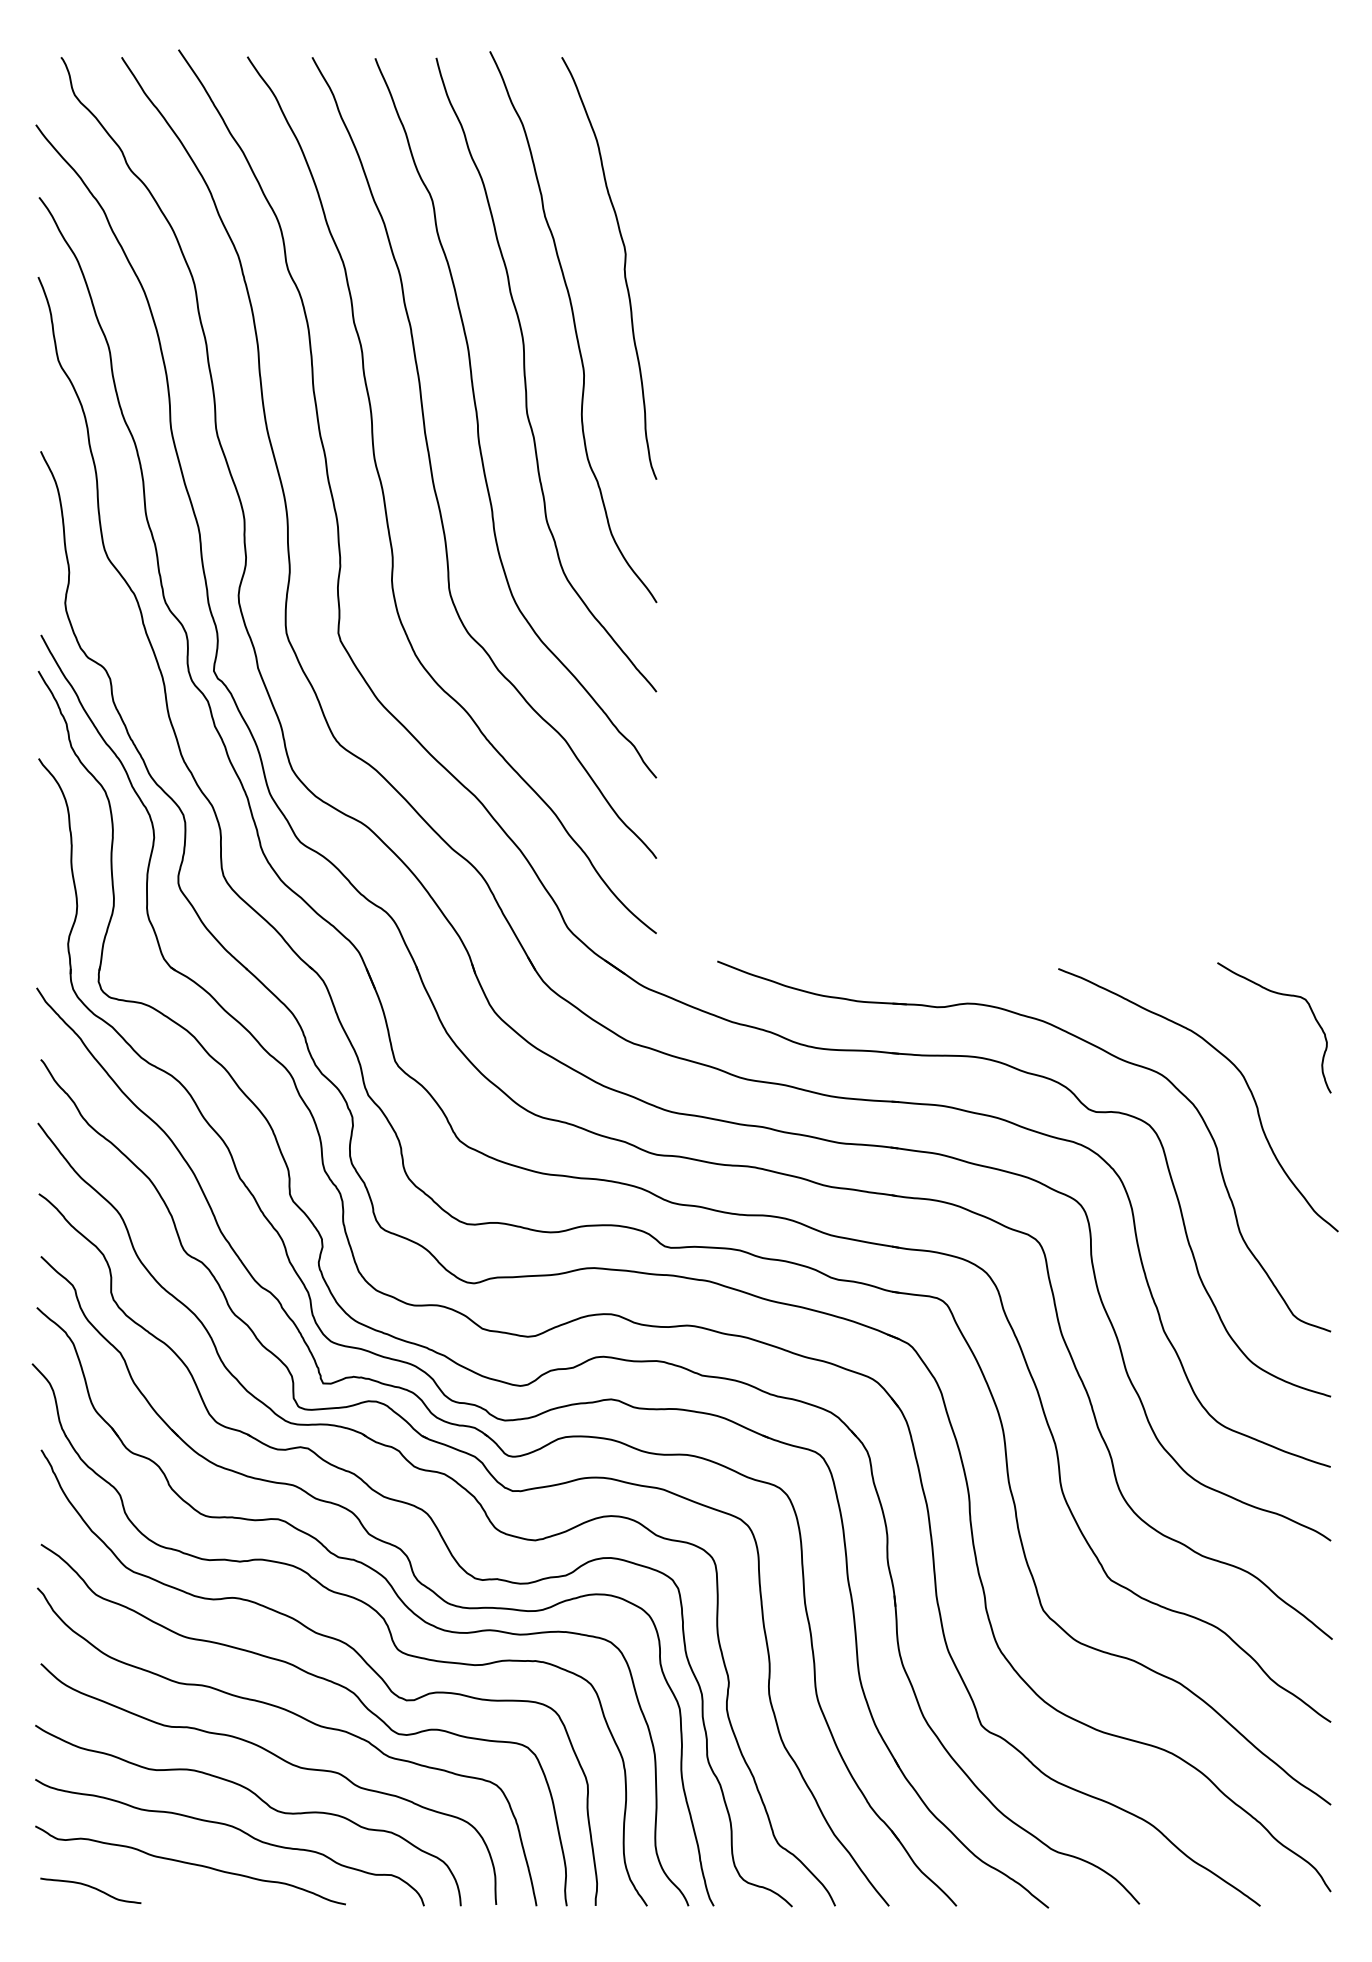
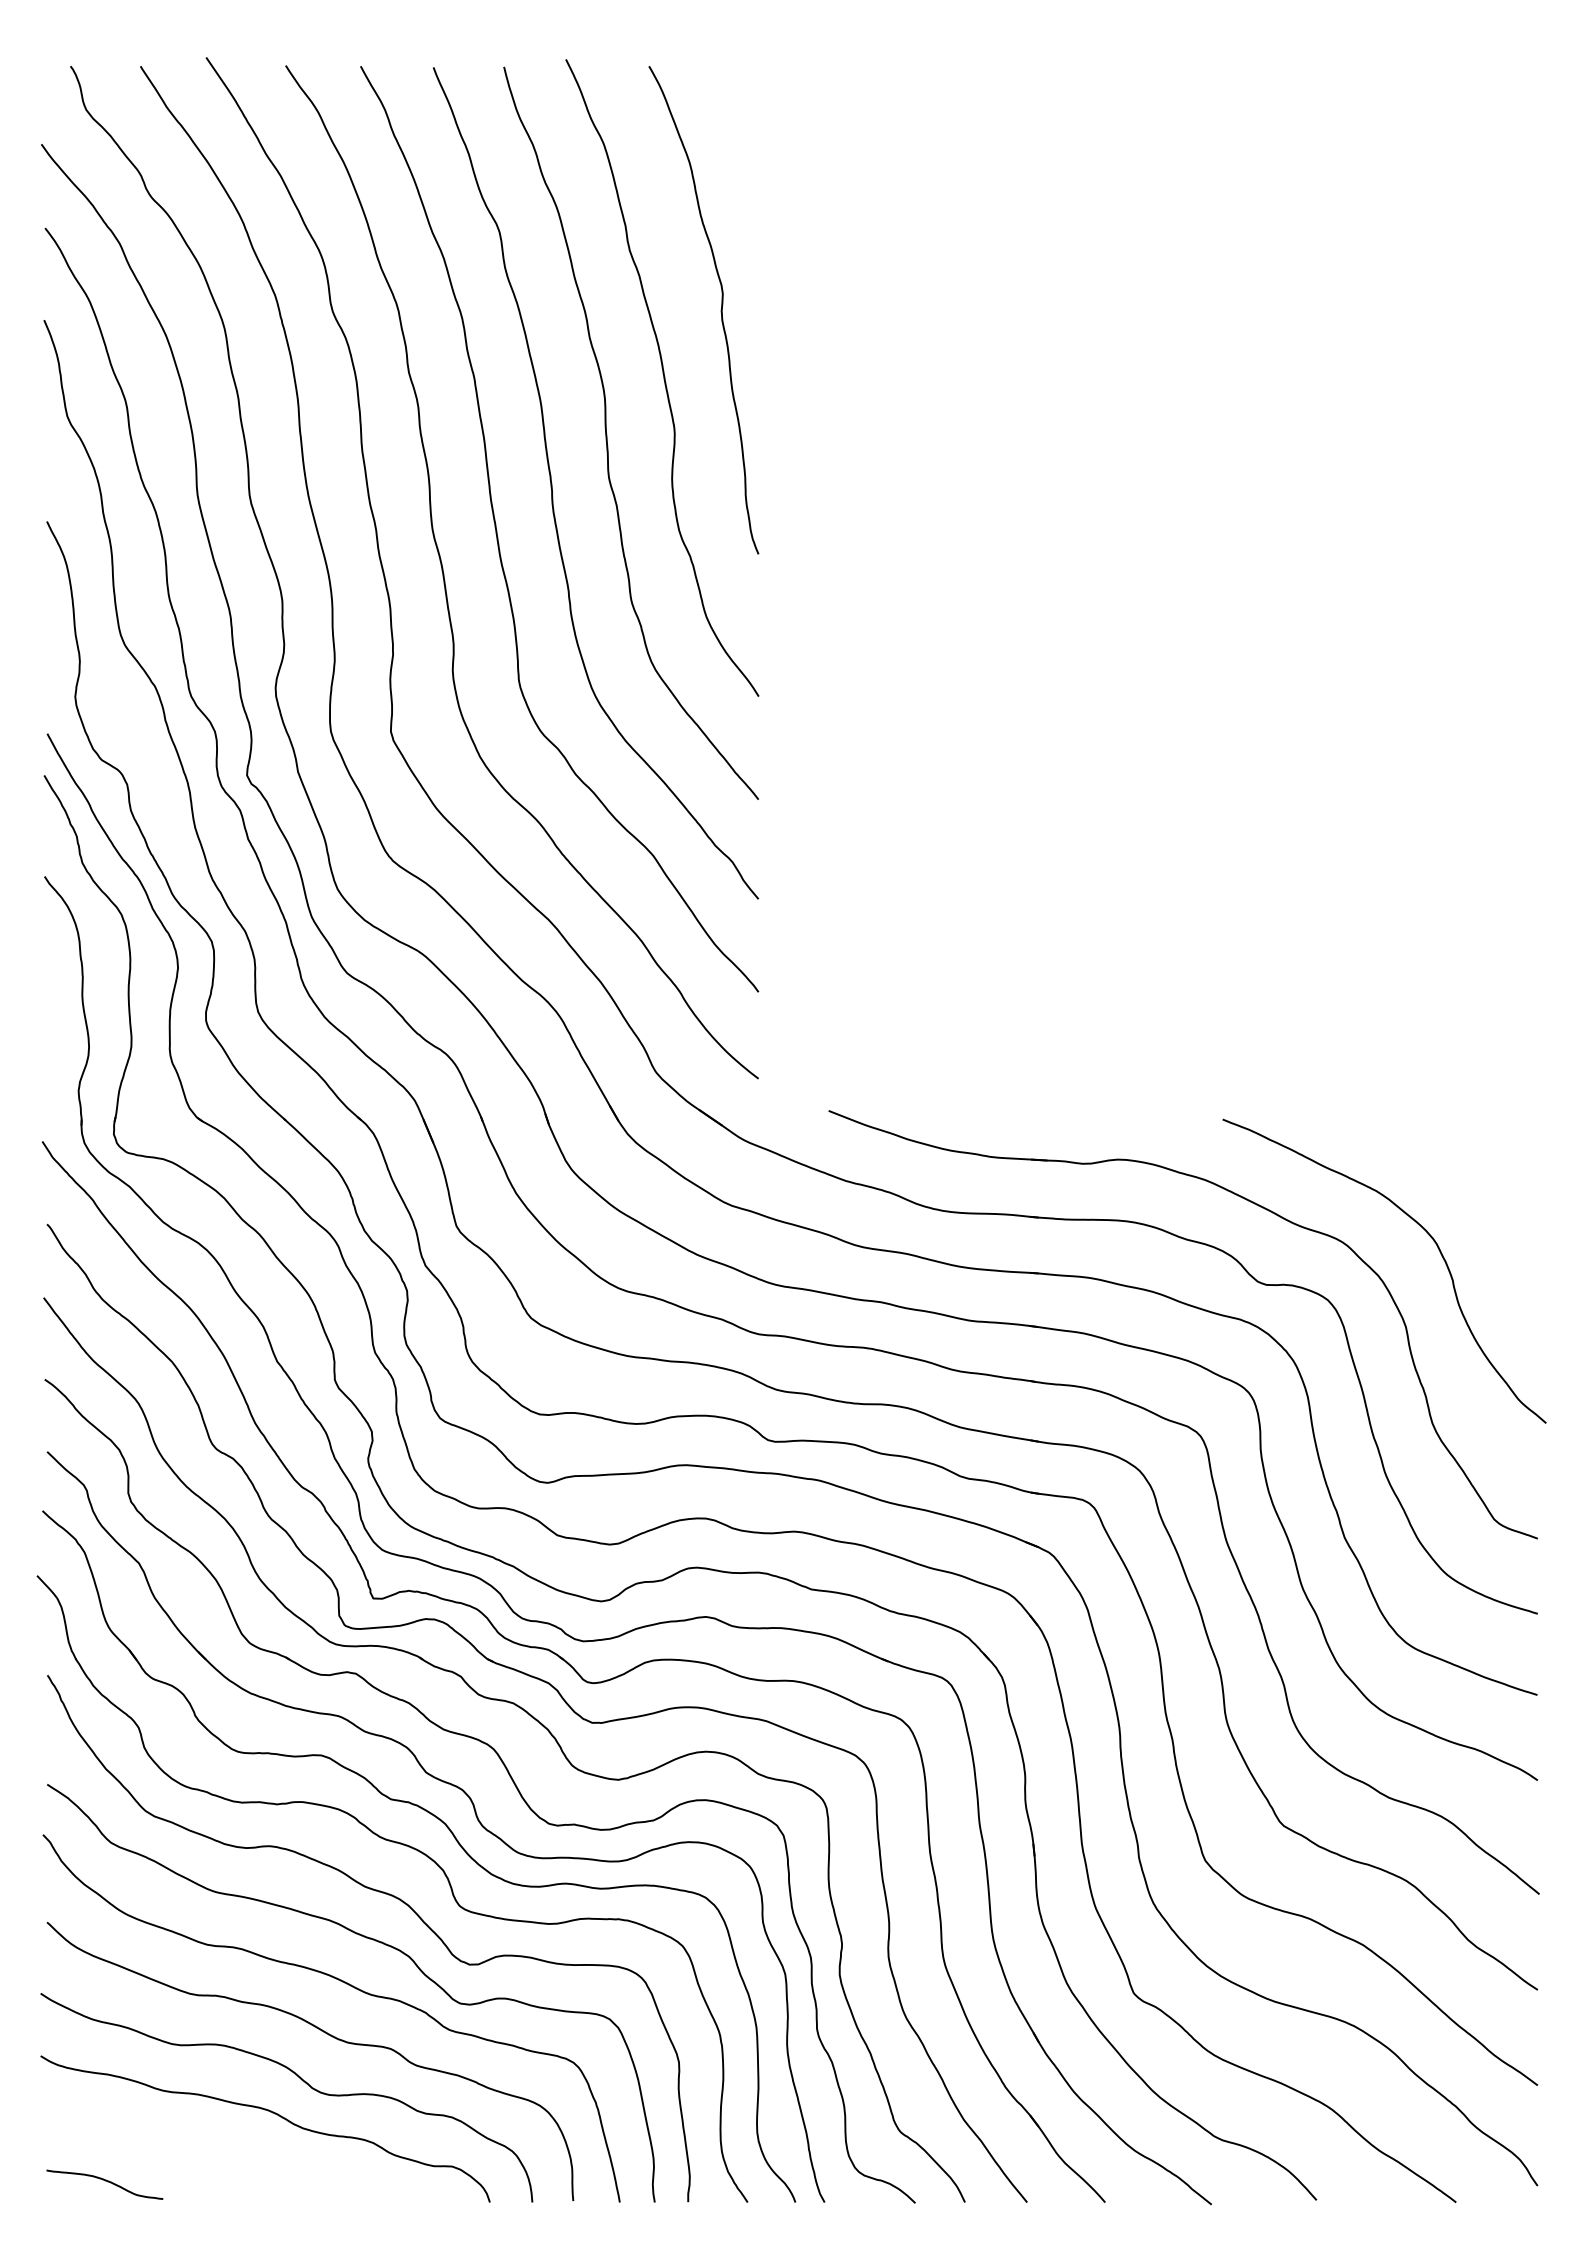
curve: (1280, 994) -> (1479, 1149), removed
curve: (190, 1864) -> (219, 2154), removed

